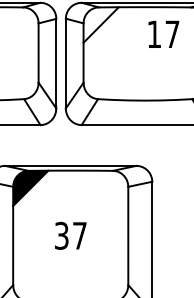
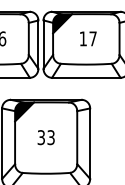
fill: (100, 24) -> (62, 23), added
text: (163, 33) -> (88, 38), moved
text: (78, 235) -> (50, 137), 37 -> 33

